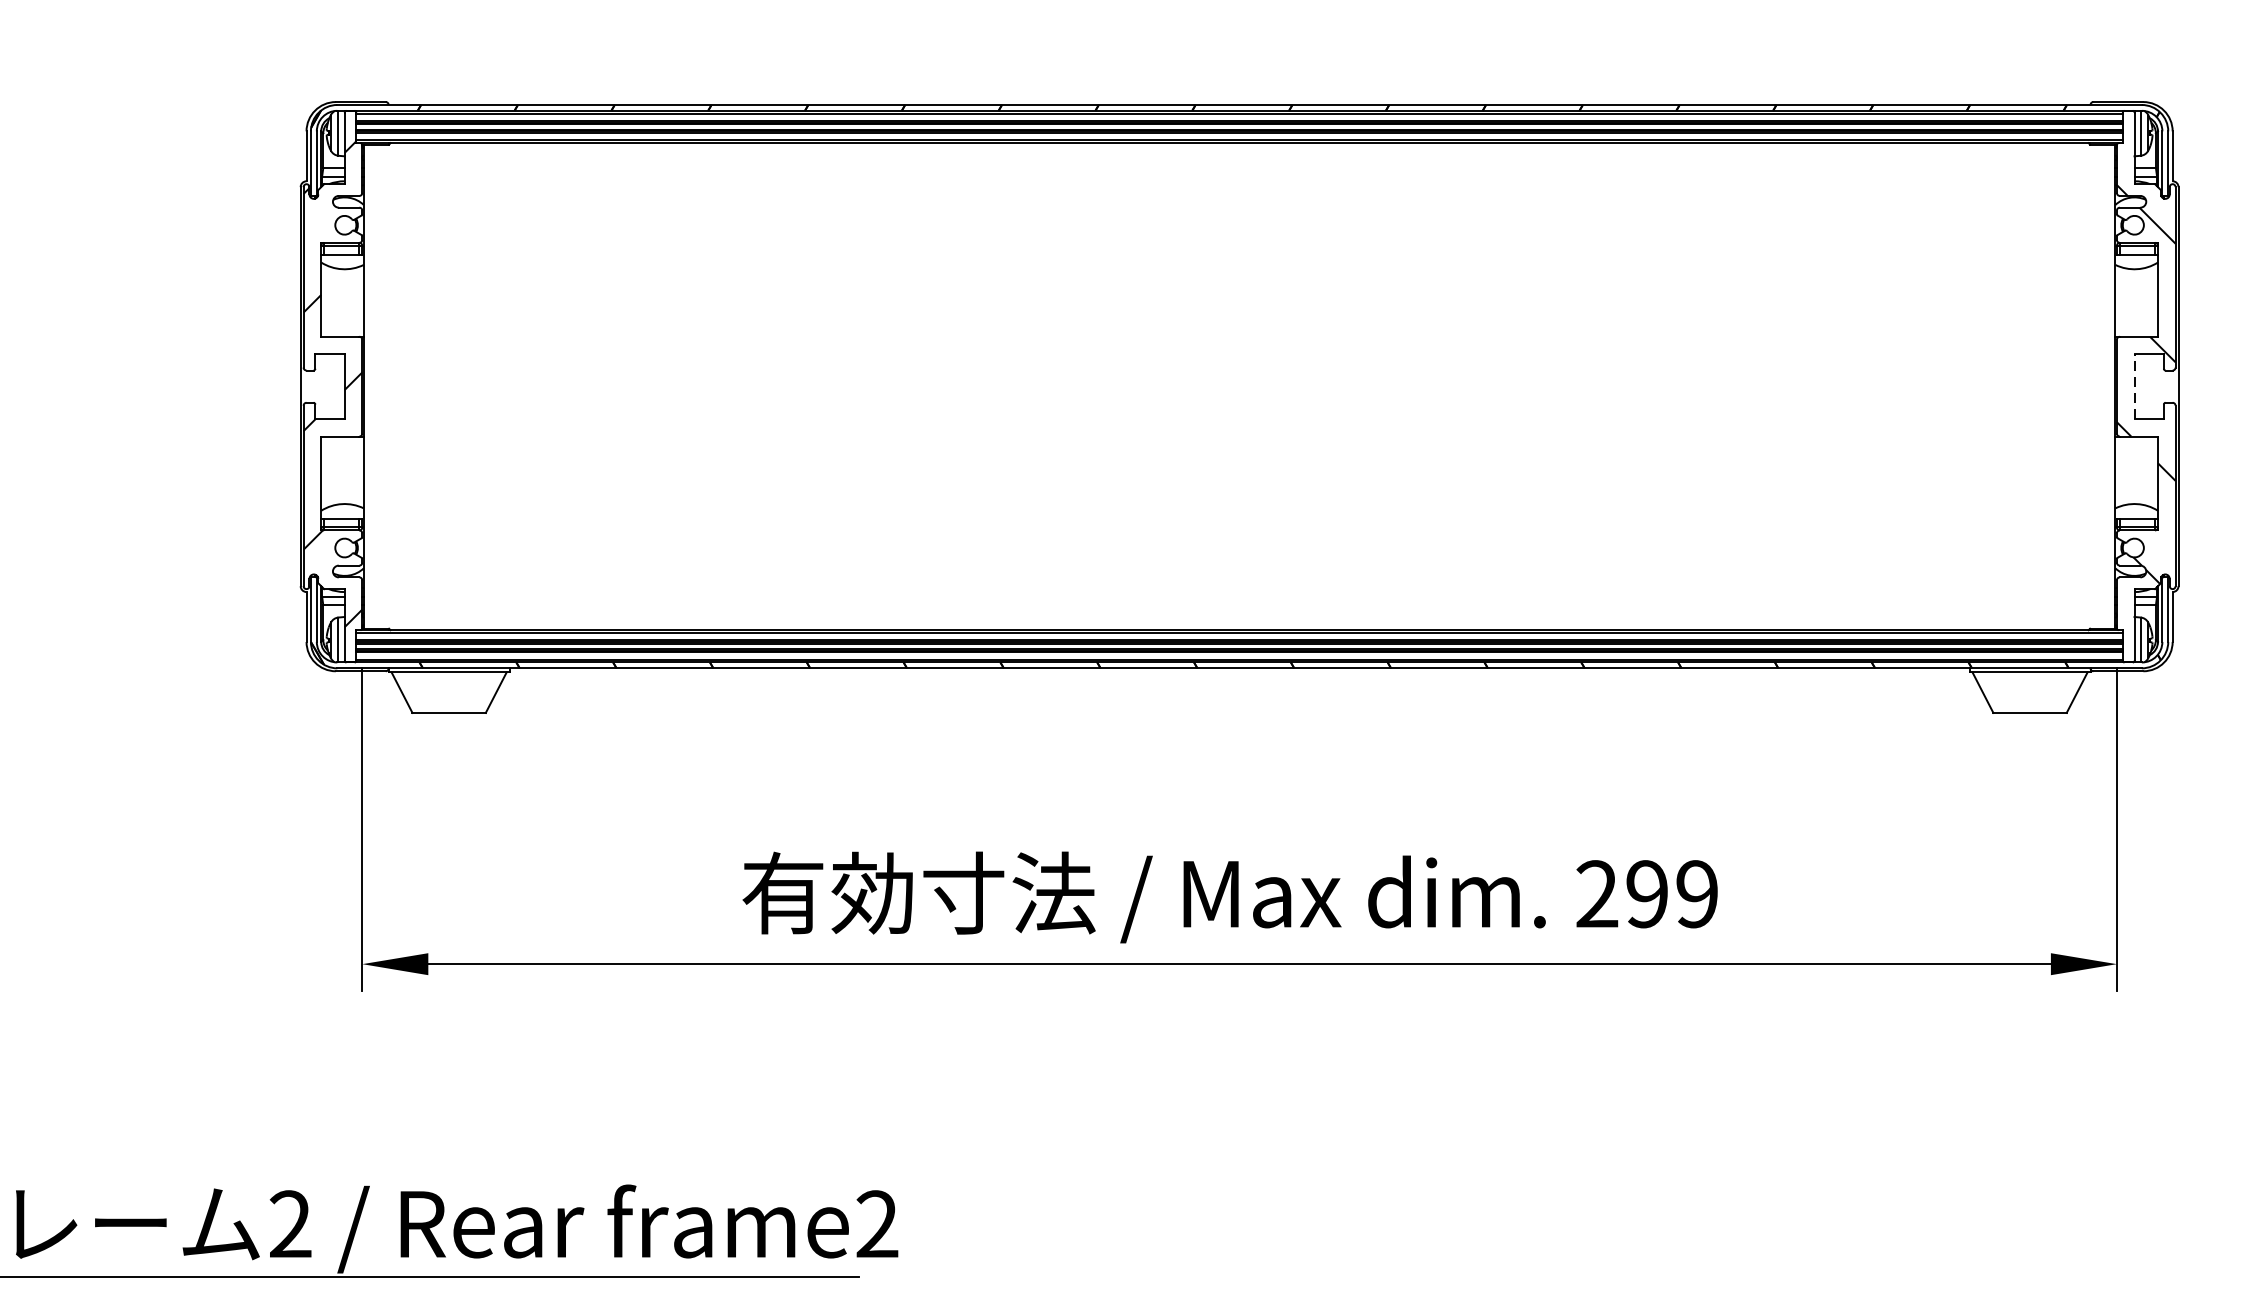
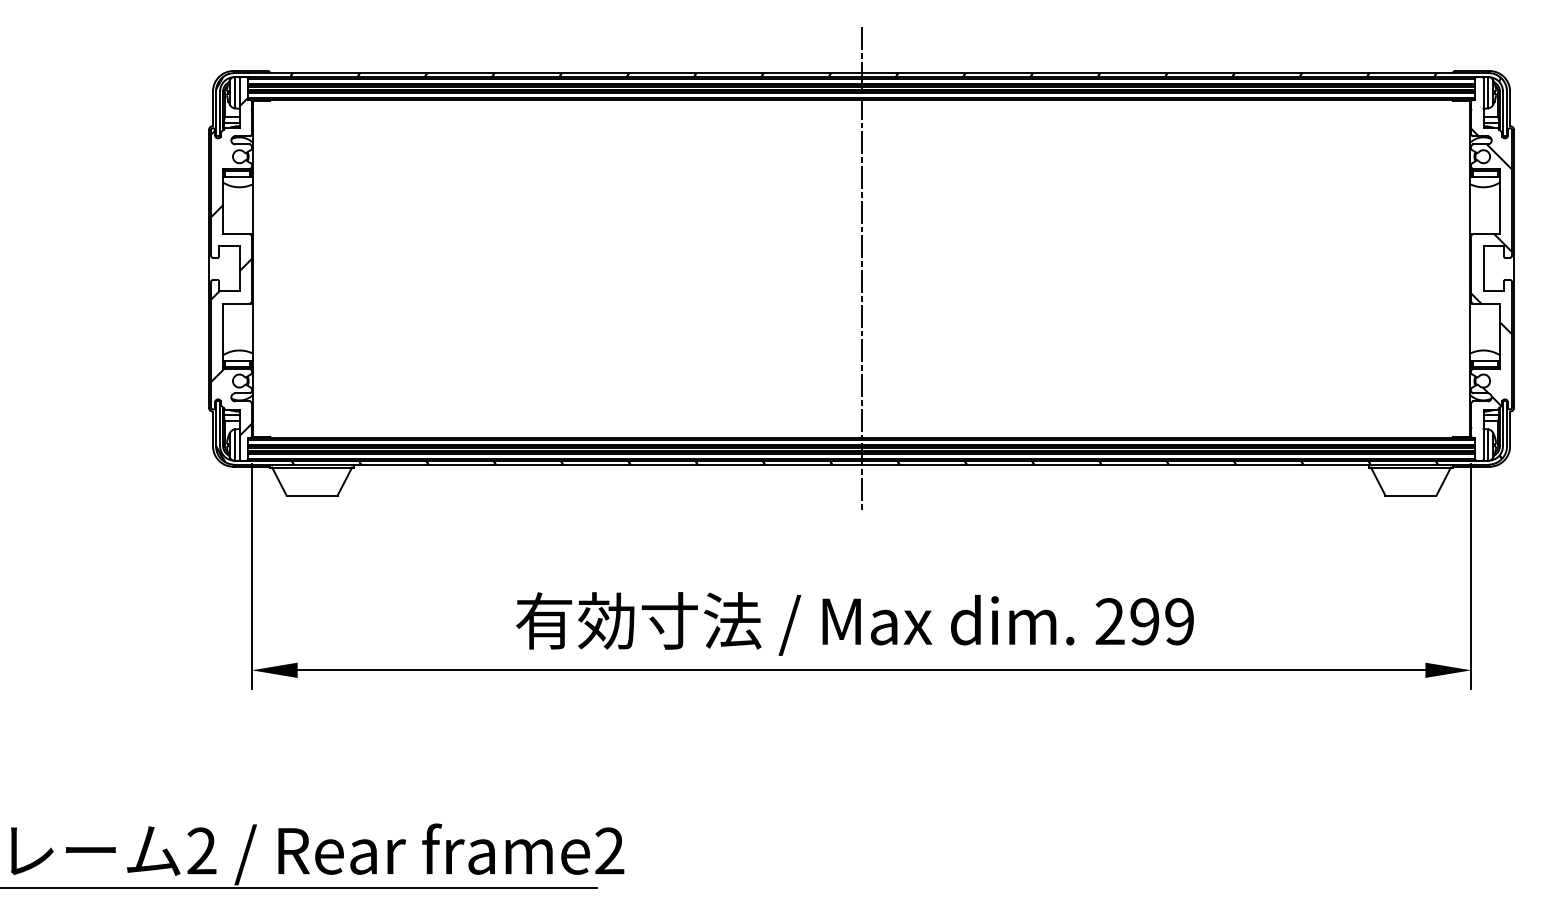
line: (1239, 386) -> (861, 268), added
line: (2134, 386) -> (1483, 268), dashed -> solid

